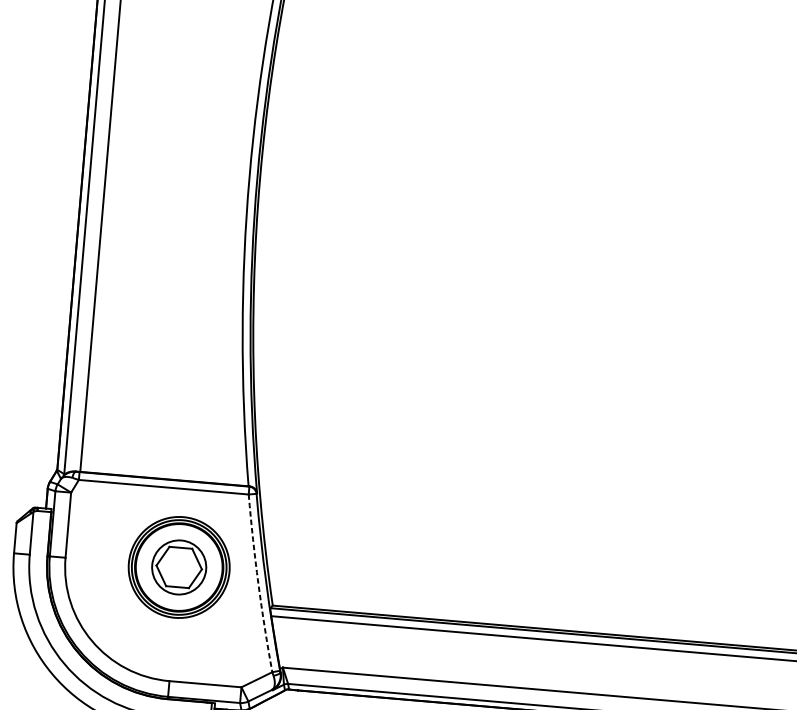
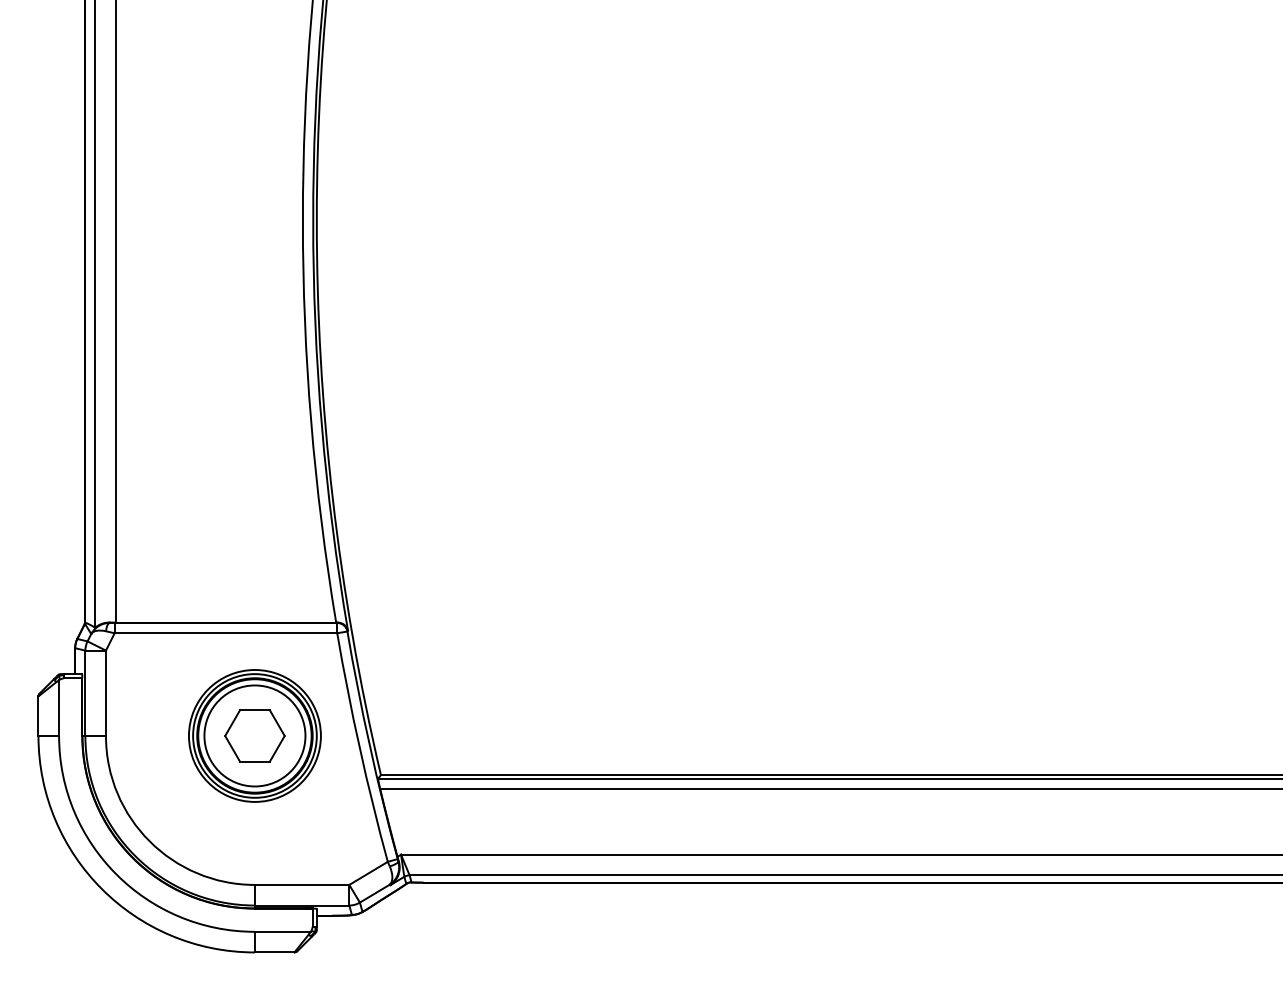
circle: (178, 567) -> (254, 735), size x1.43
arc: (258, 583) -> (359, 748), dashed -> solid

